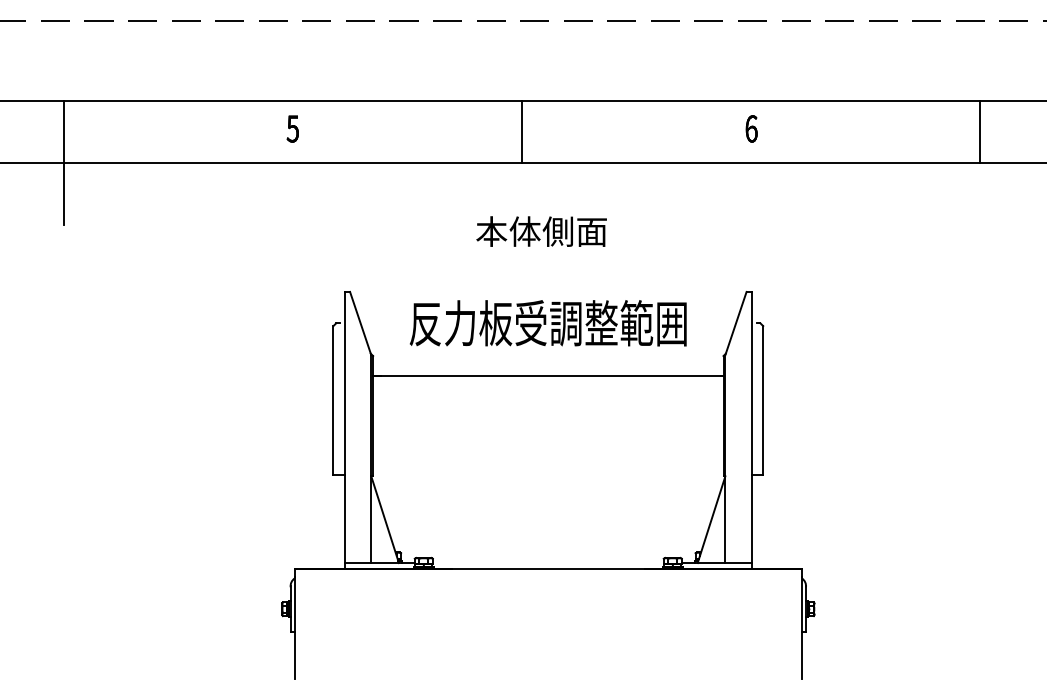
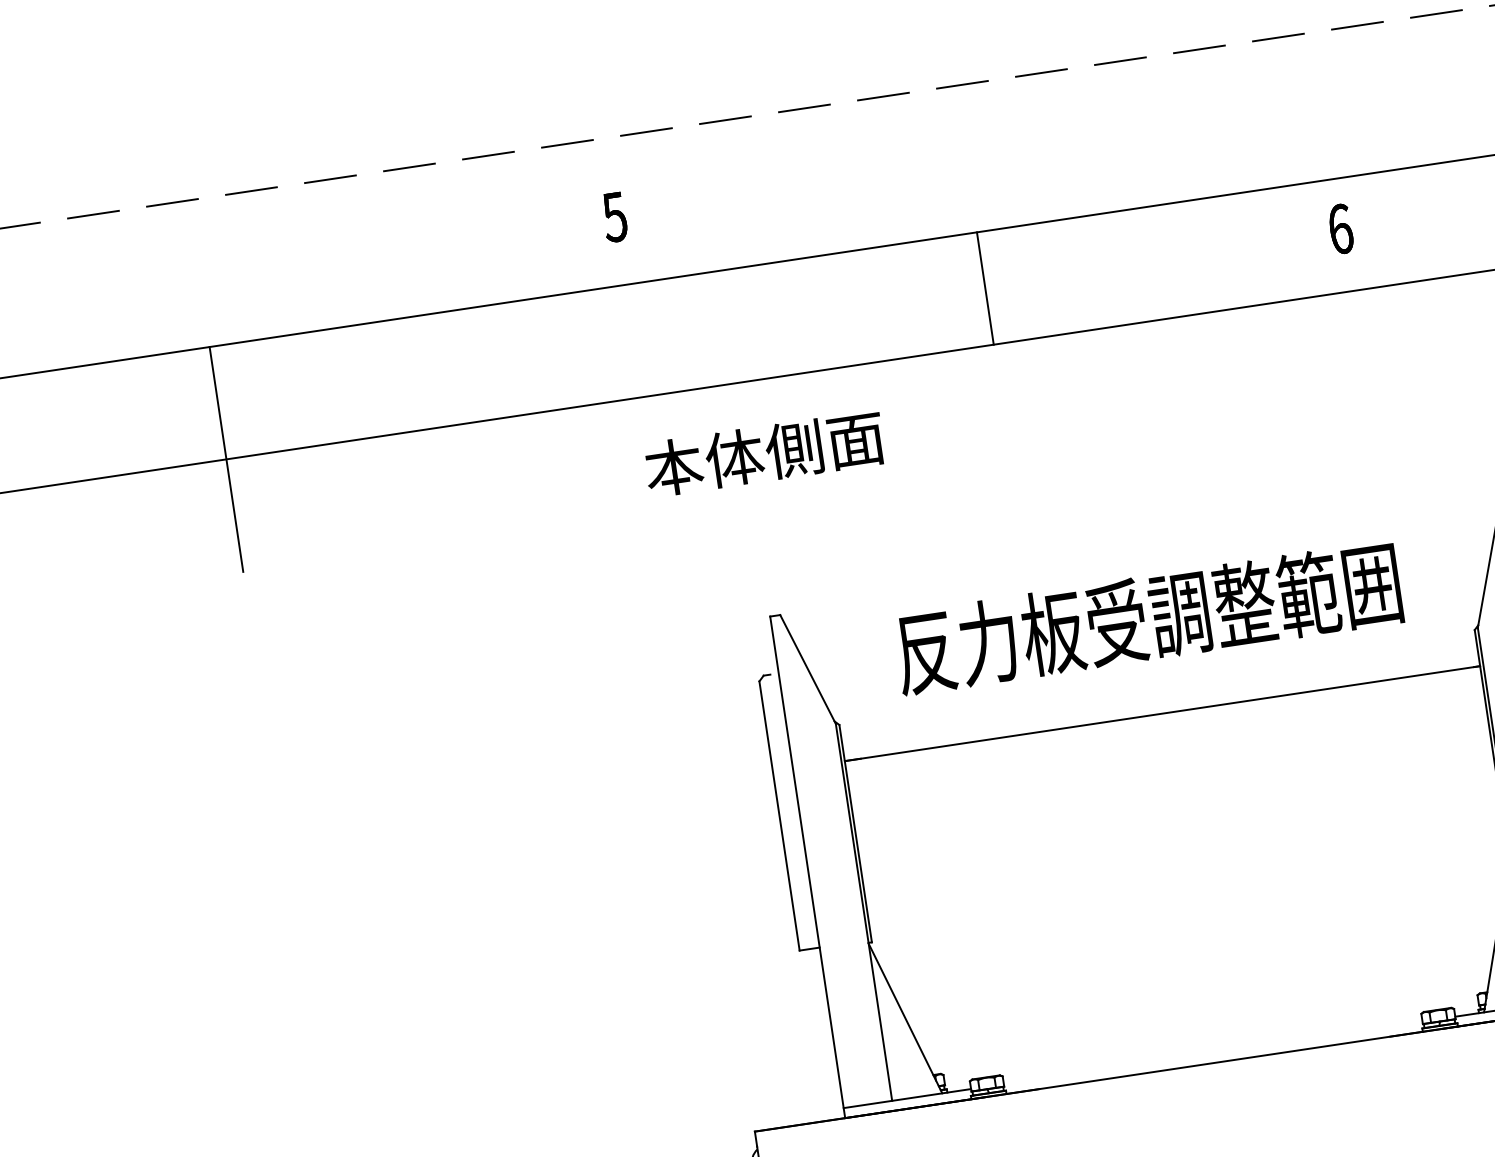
text: (292, 128) -> (613, 216), moved
text: (751, 128) -> (1340, 228), moved
line: (522, 132) -> (986, 288), moved
text: (541, 231) -> (764, 453), moved

